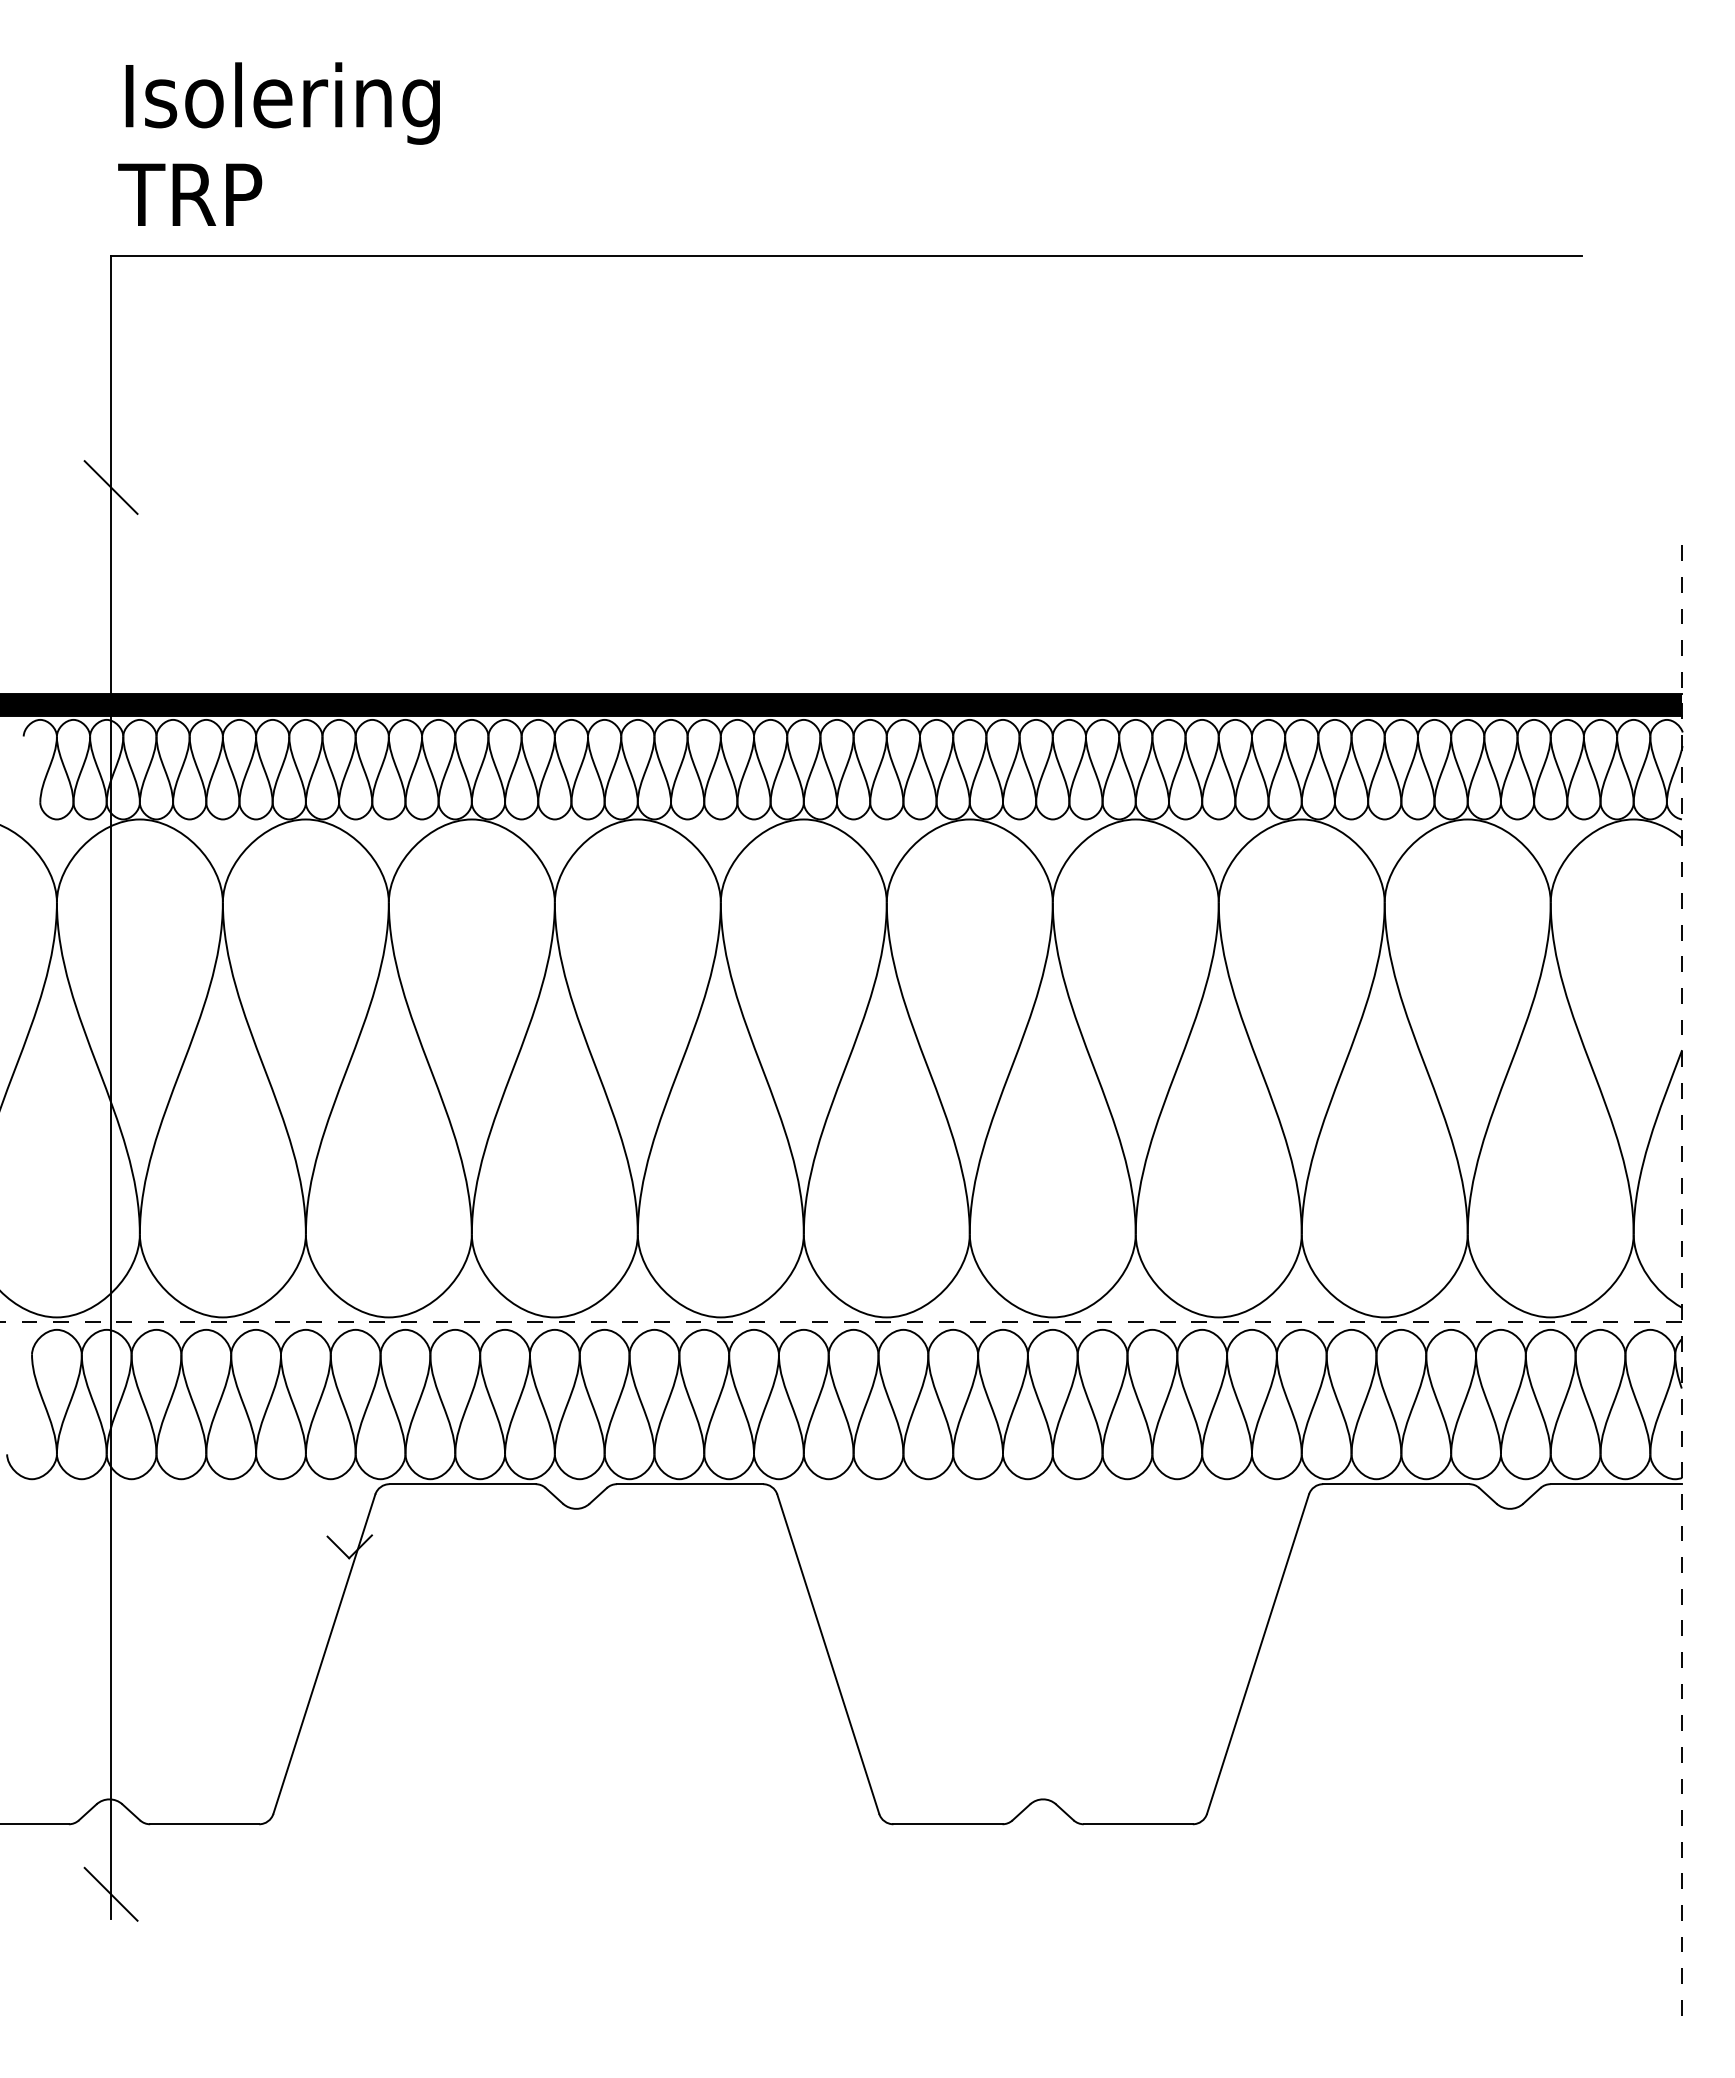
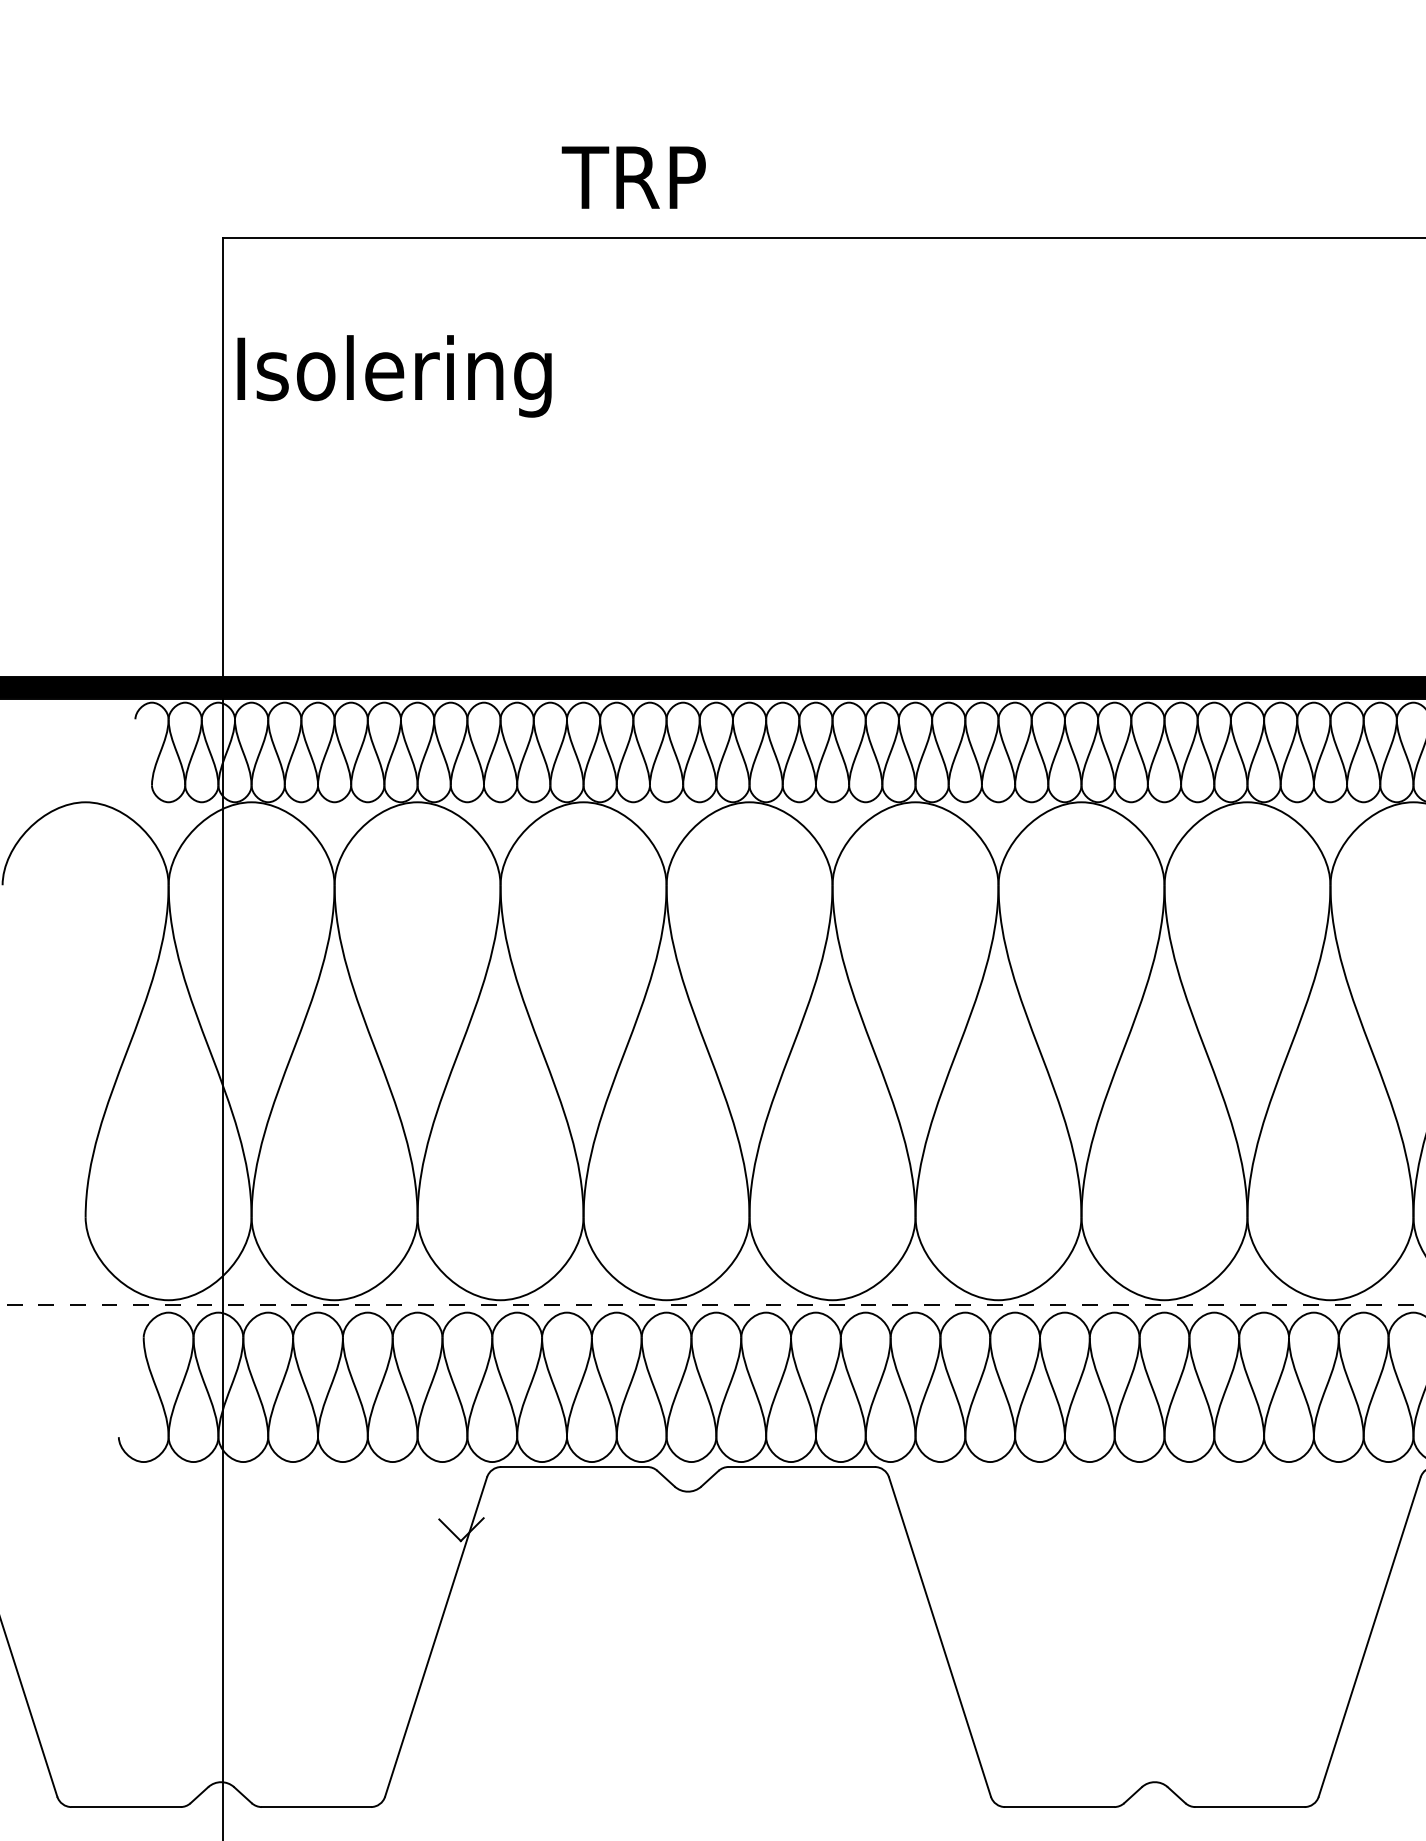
text: (282, 103) -> (394, 376), moved
text: (190, 194) -> (634, 177), moved
line: (110, 487) -> (222, 470), removed

